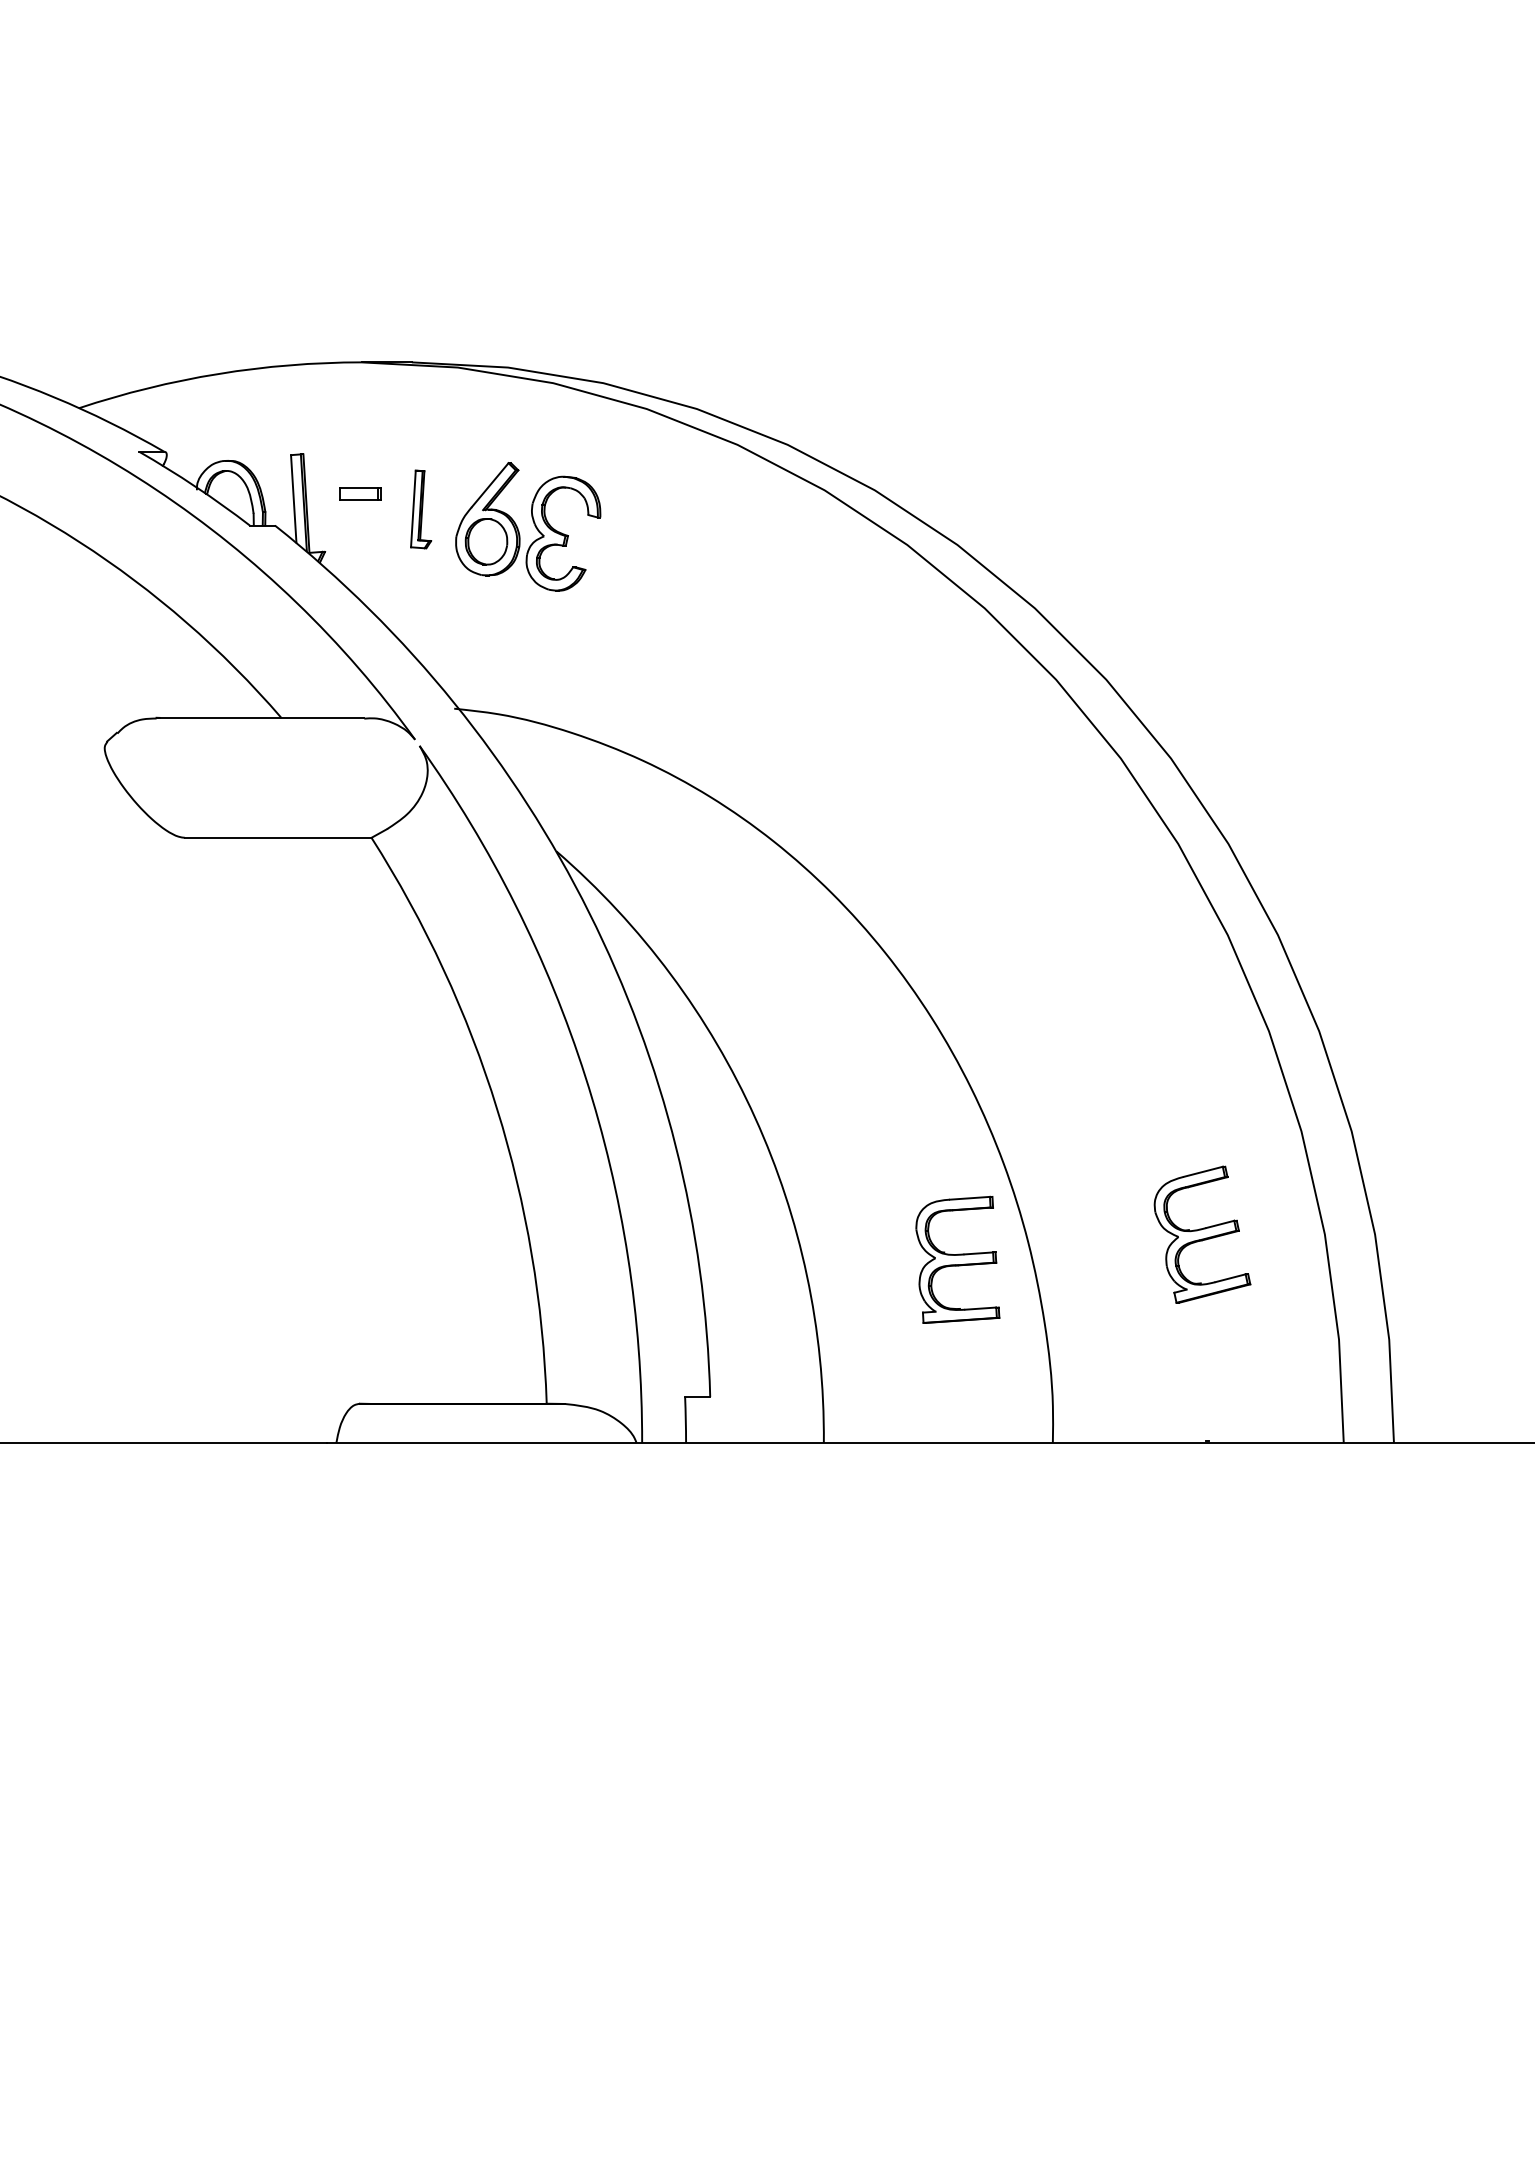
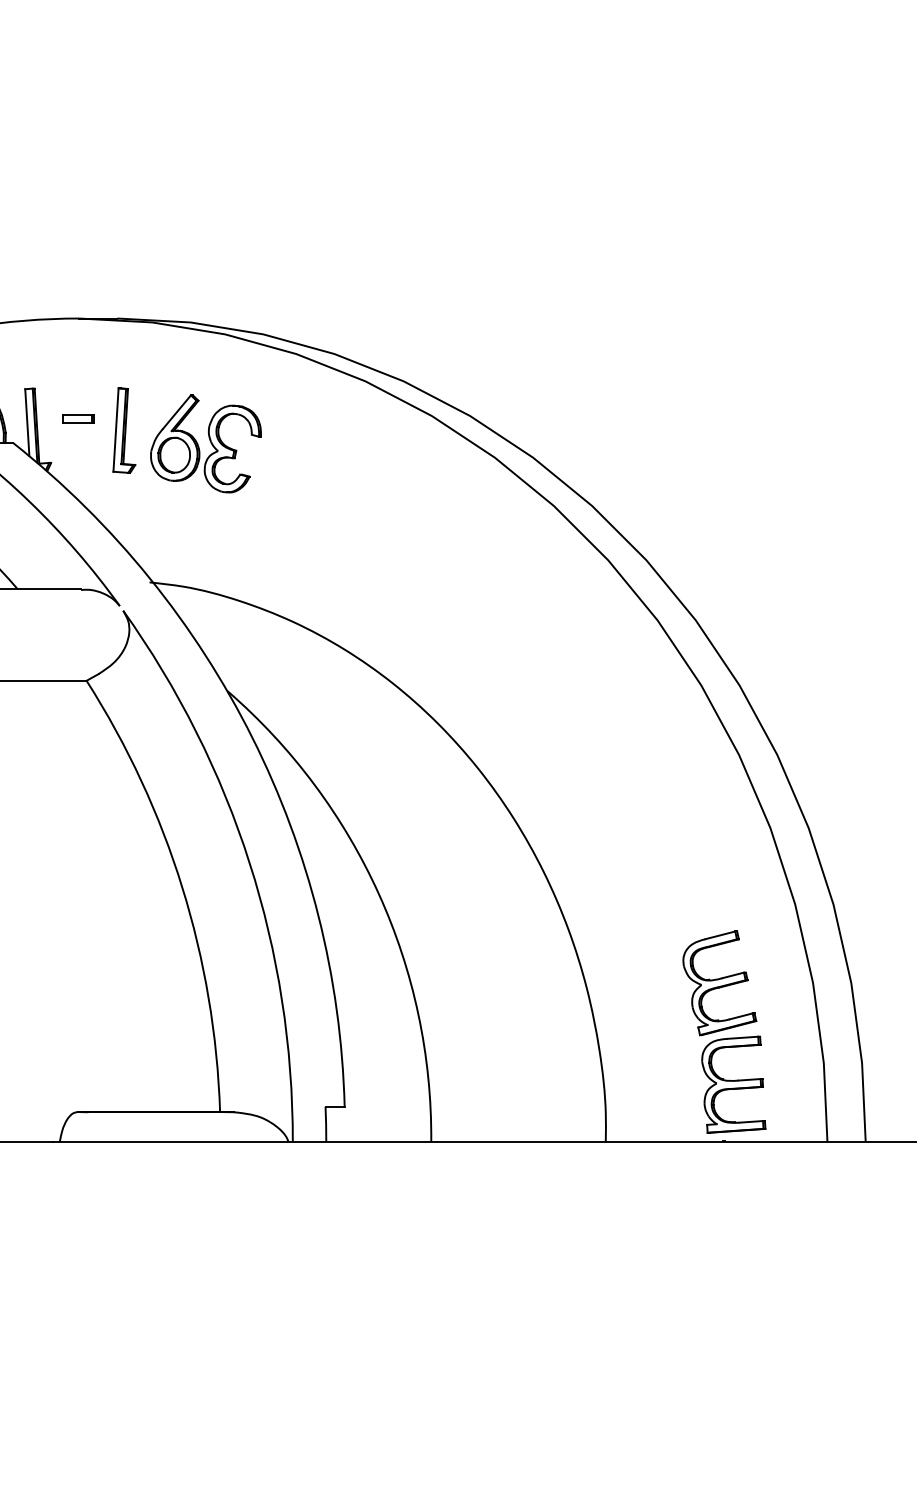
part: (420, 509) -> (123, 430), size x1.43
part: (957, 1259) -> (733, 1084), moved

